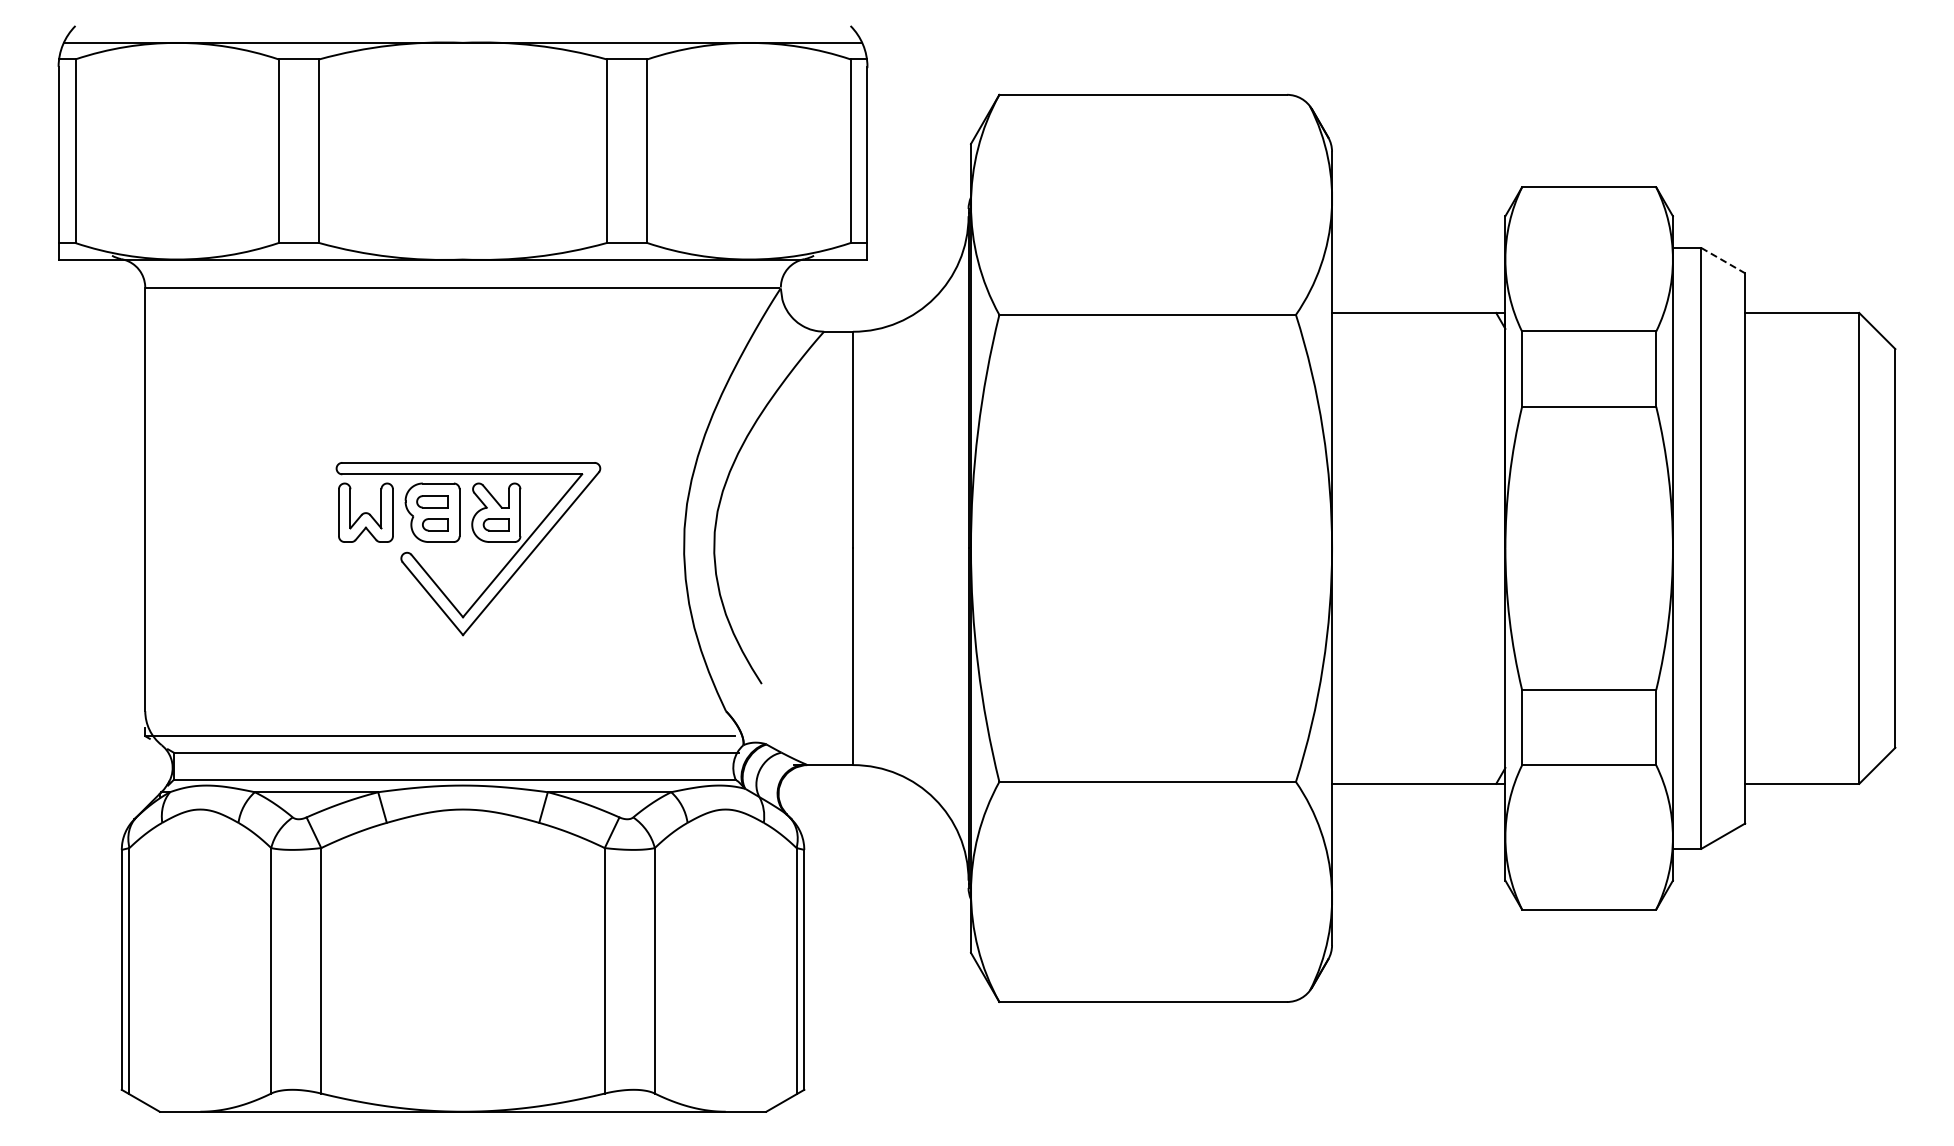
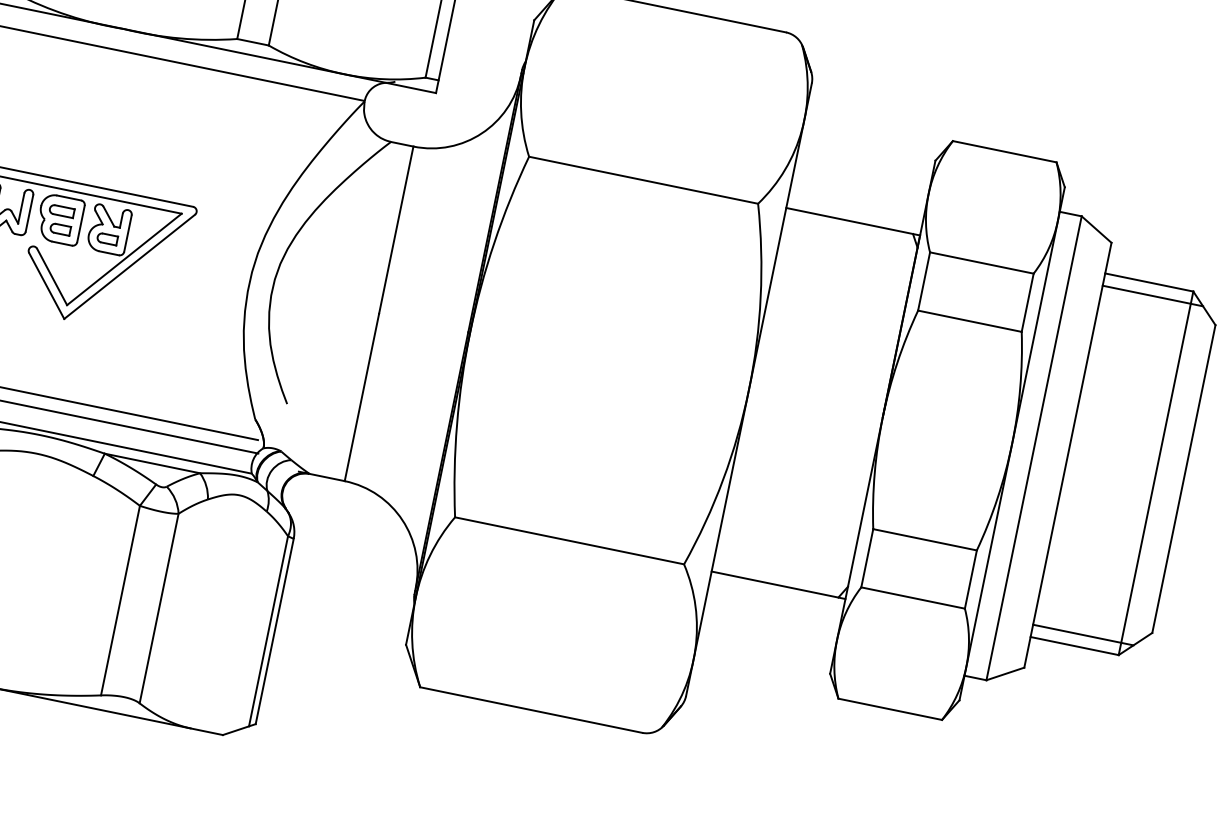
line: (1723, 260) -> (1096, 229), dashed -> solid
line: (1810, 328) -> (1153, 295), added
line: (1810, 767) -> (1083, 634), added

